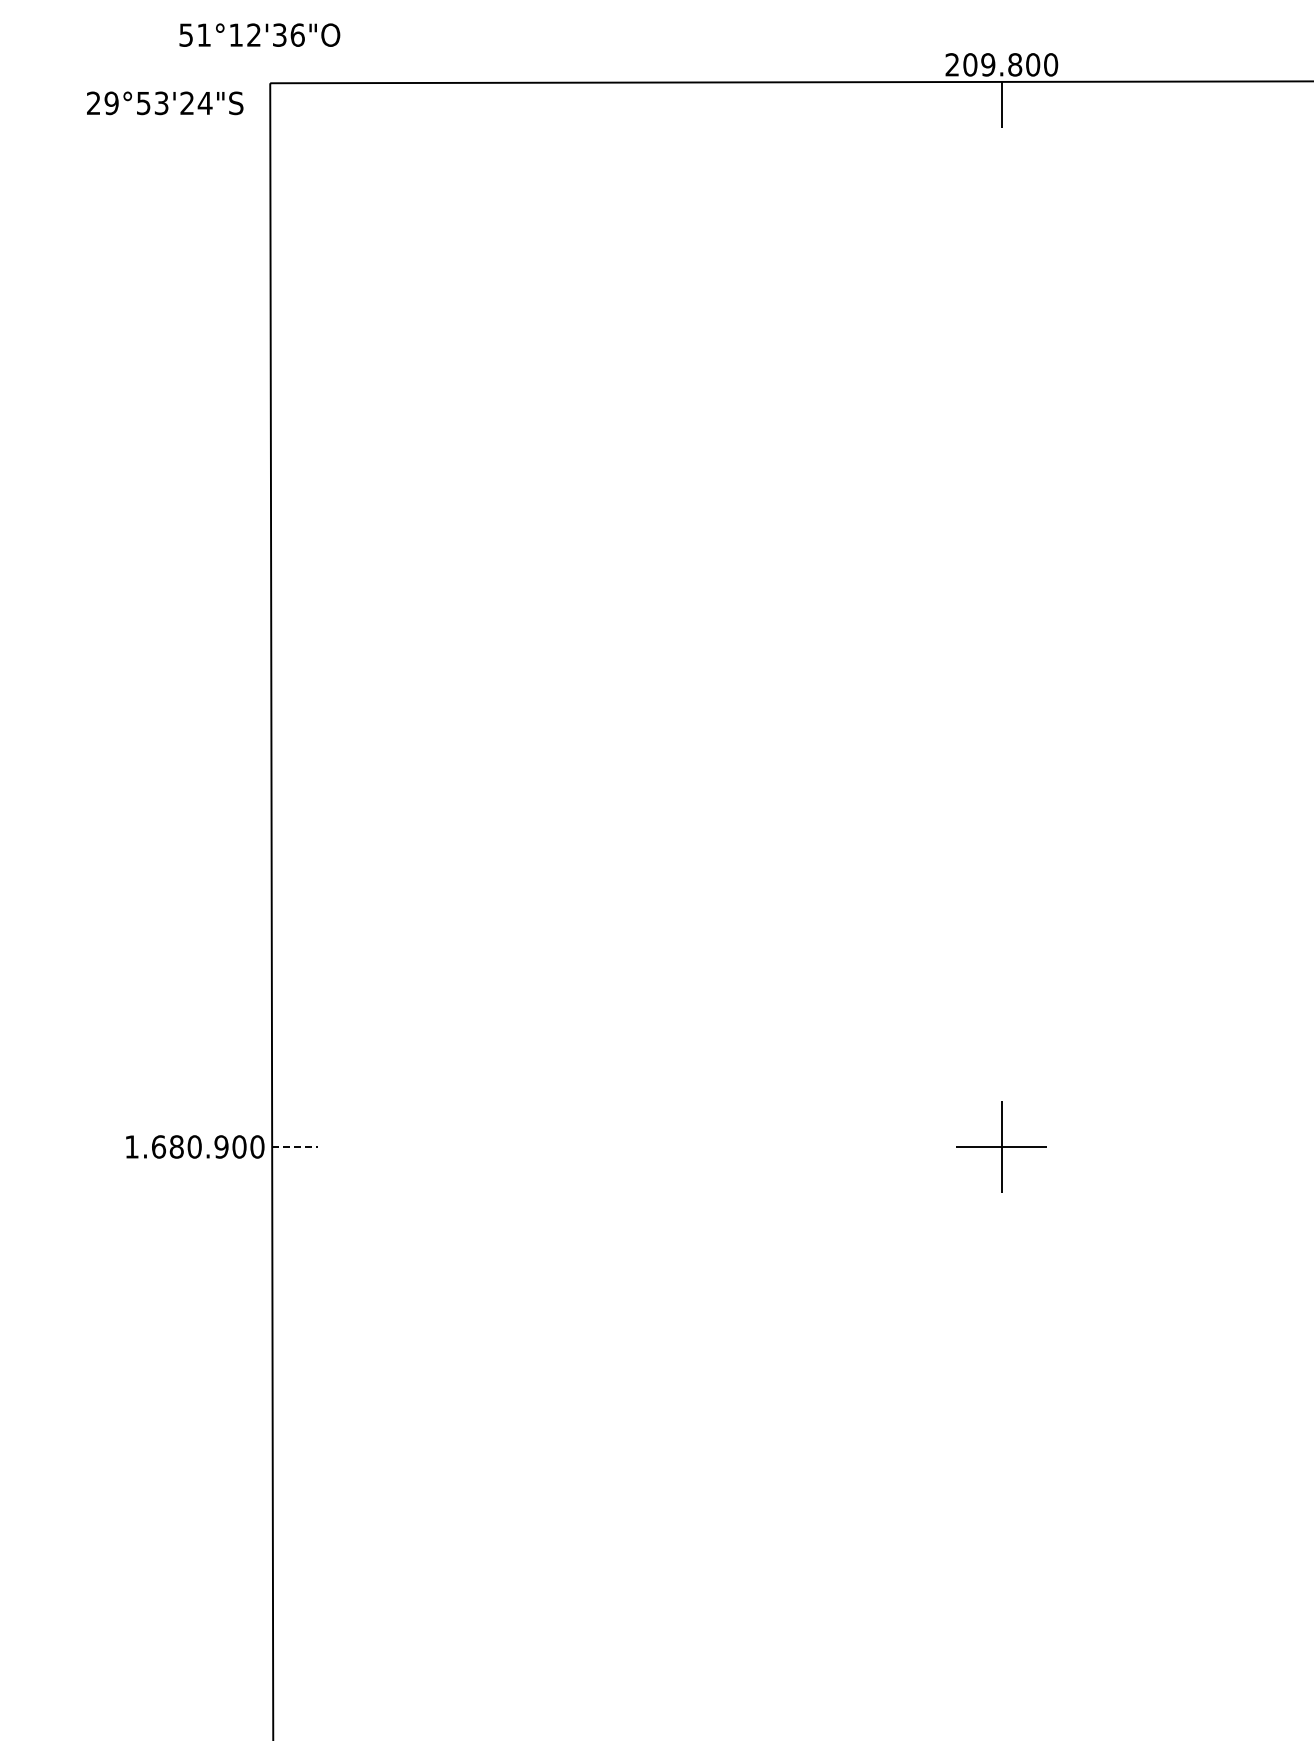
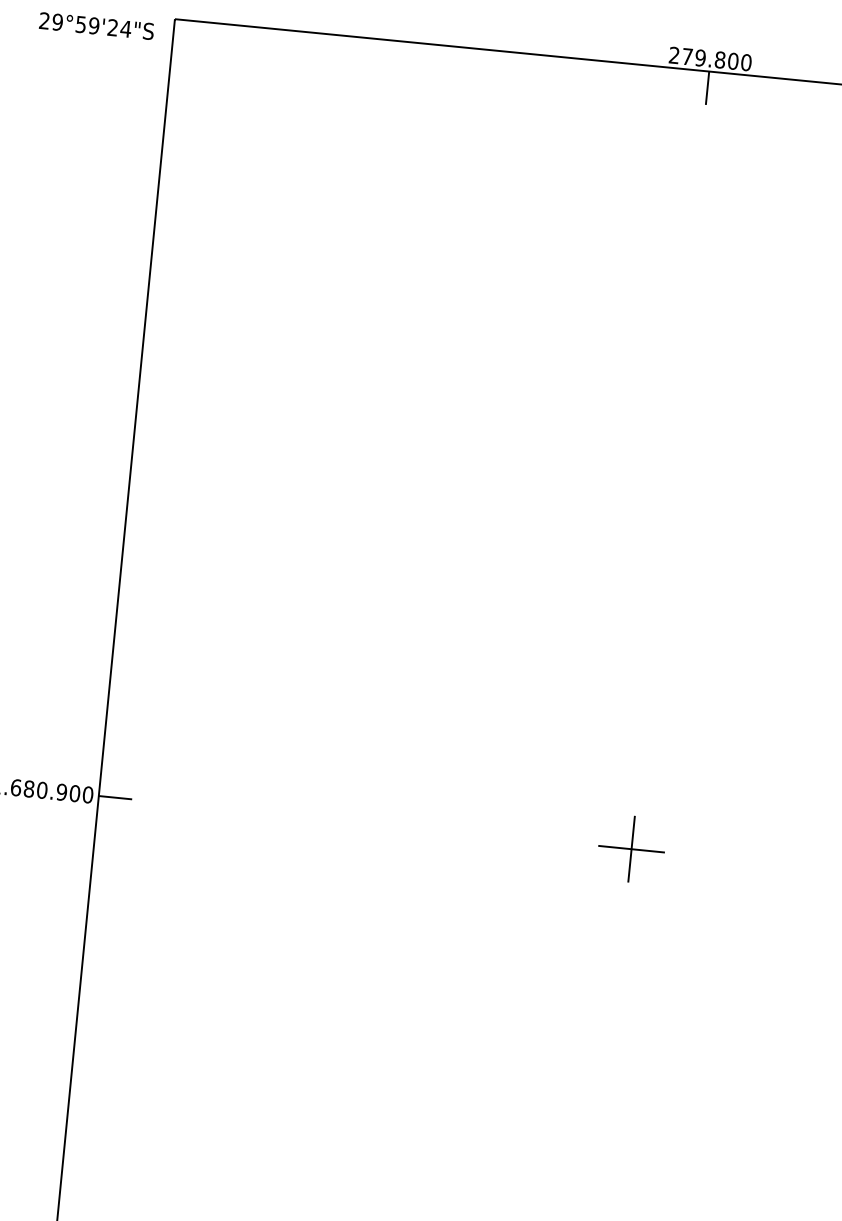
text: (970, 64) -> (687, 56), 209.800 -> 279.800
text: (161, 102) -> (94, 25), 29°53'24"S -> 29°59'24"S
line: (295, 1146) -> (115, 797), dashed -> solid

